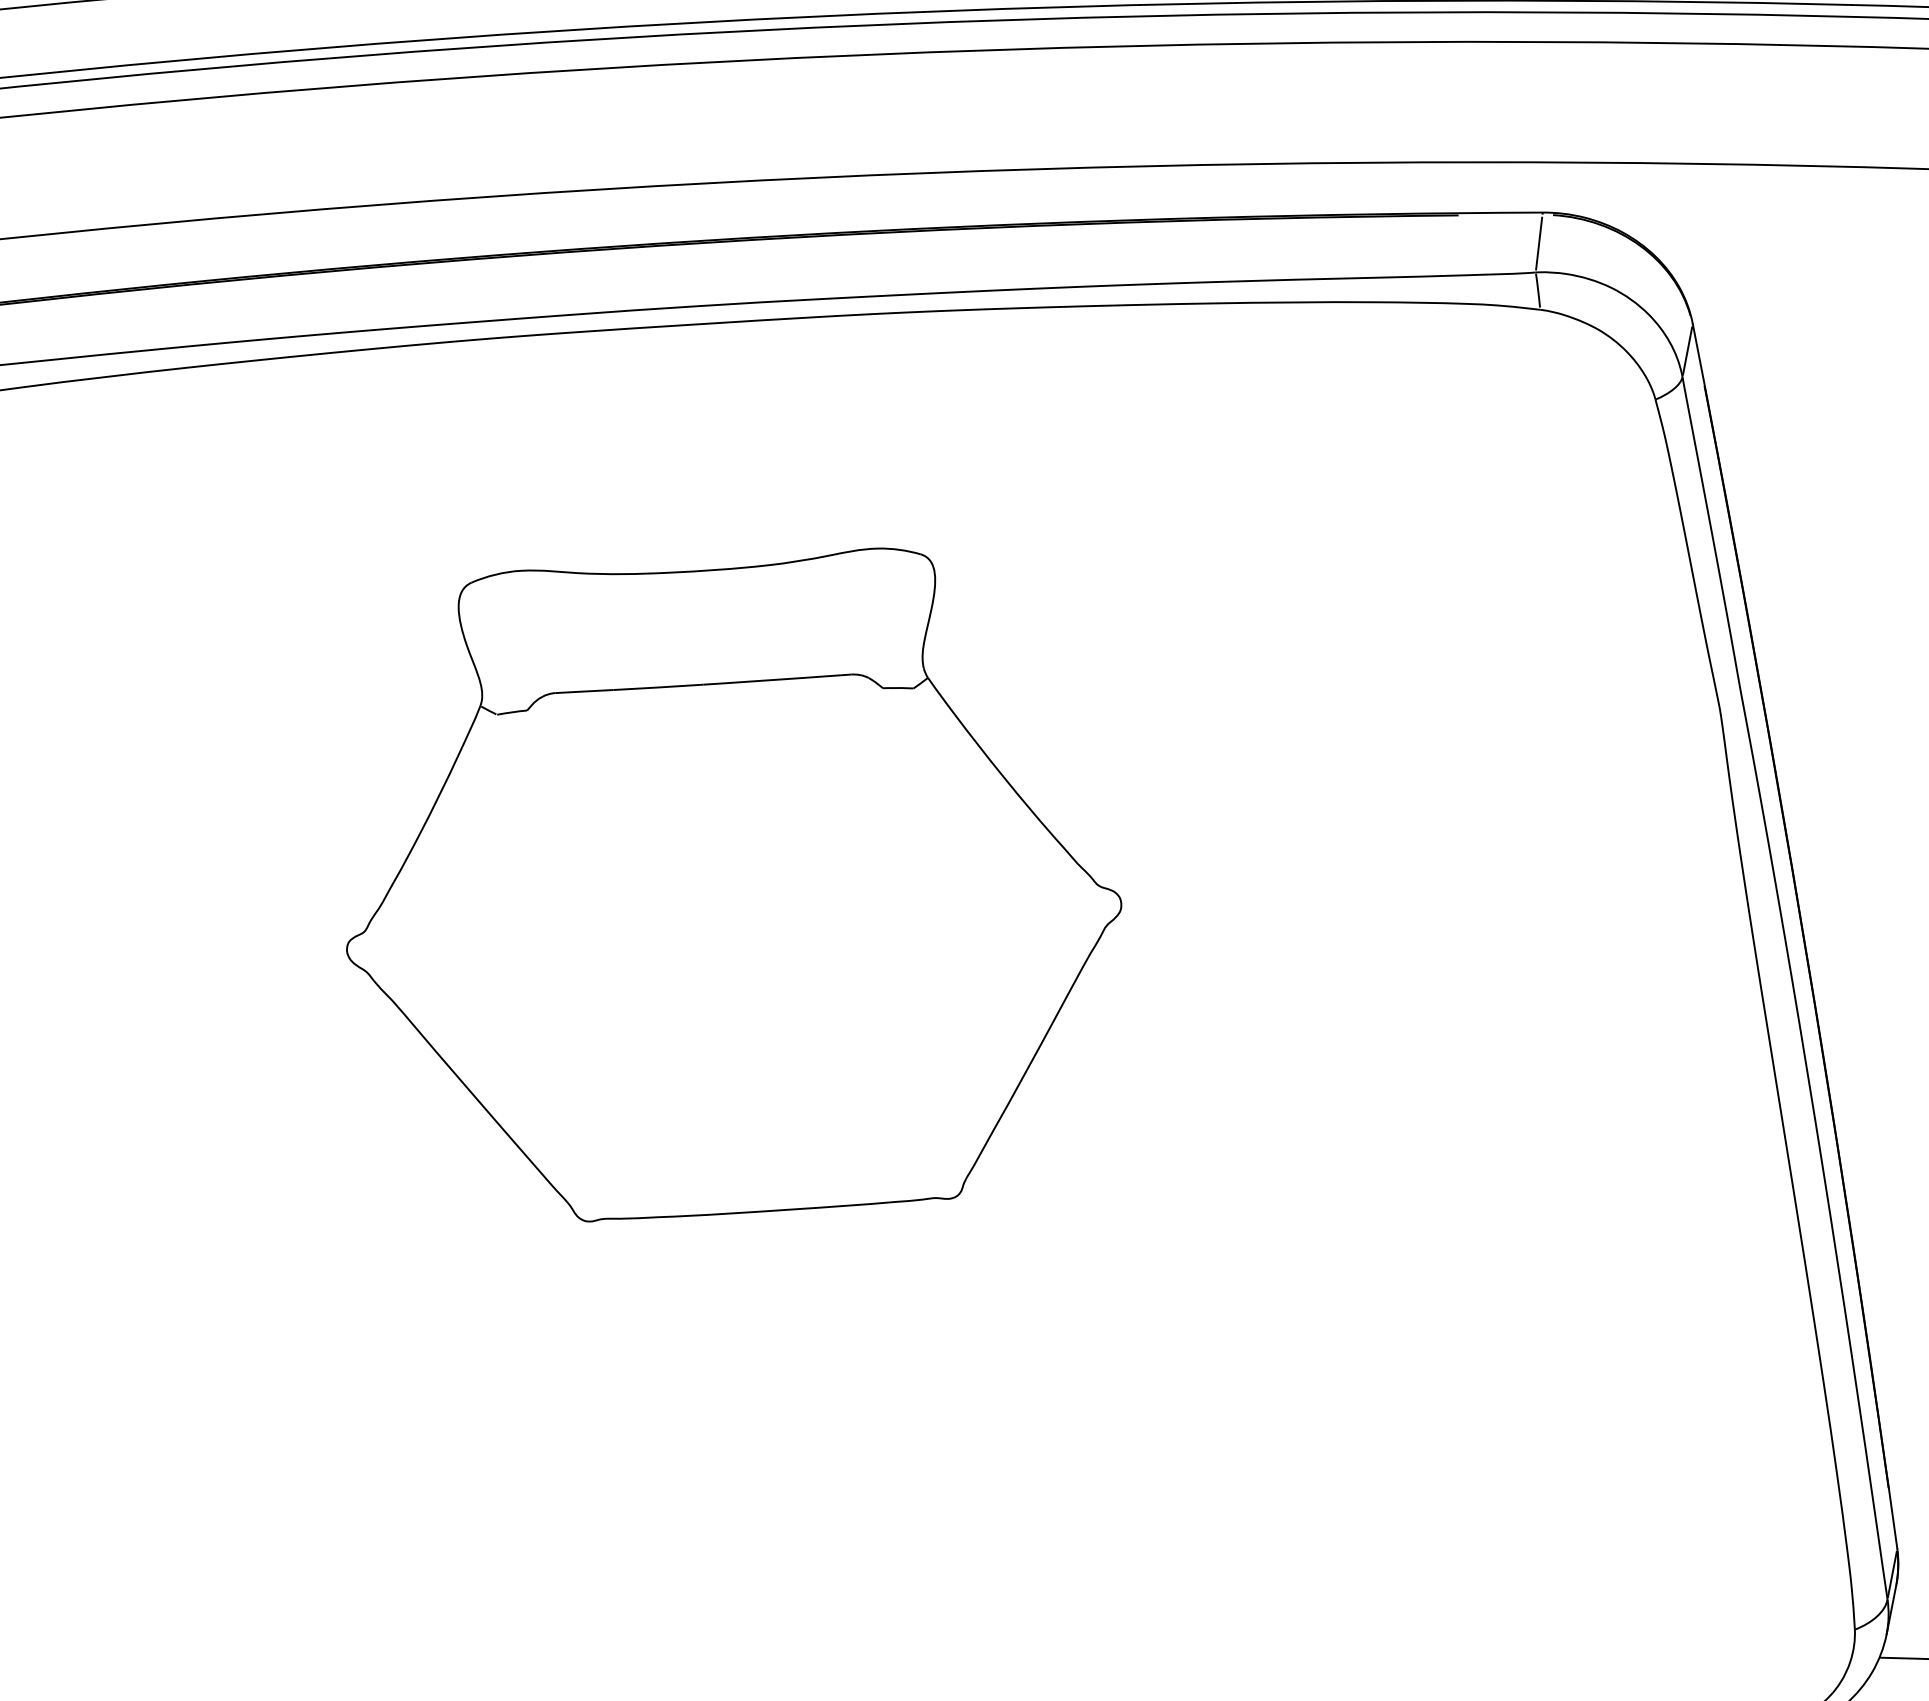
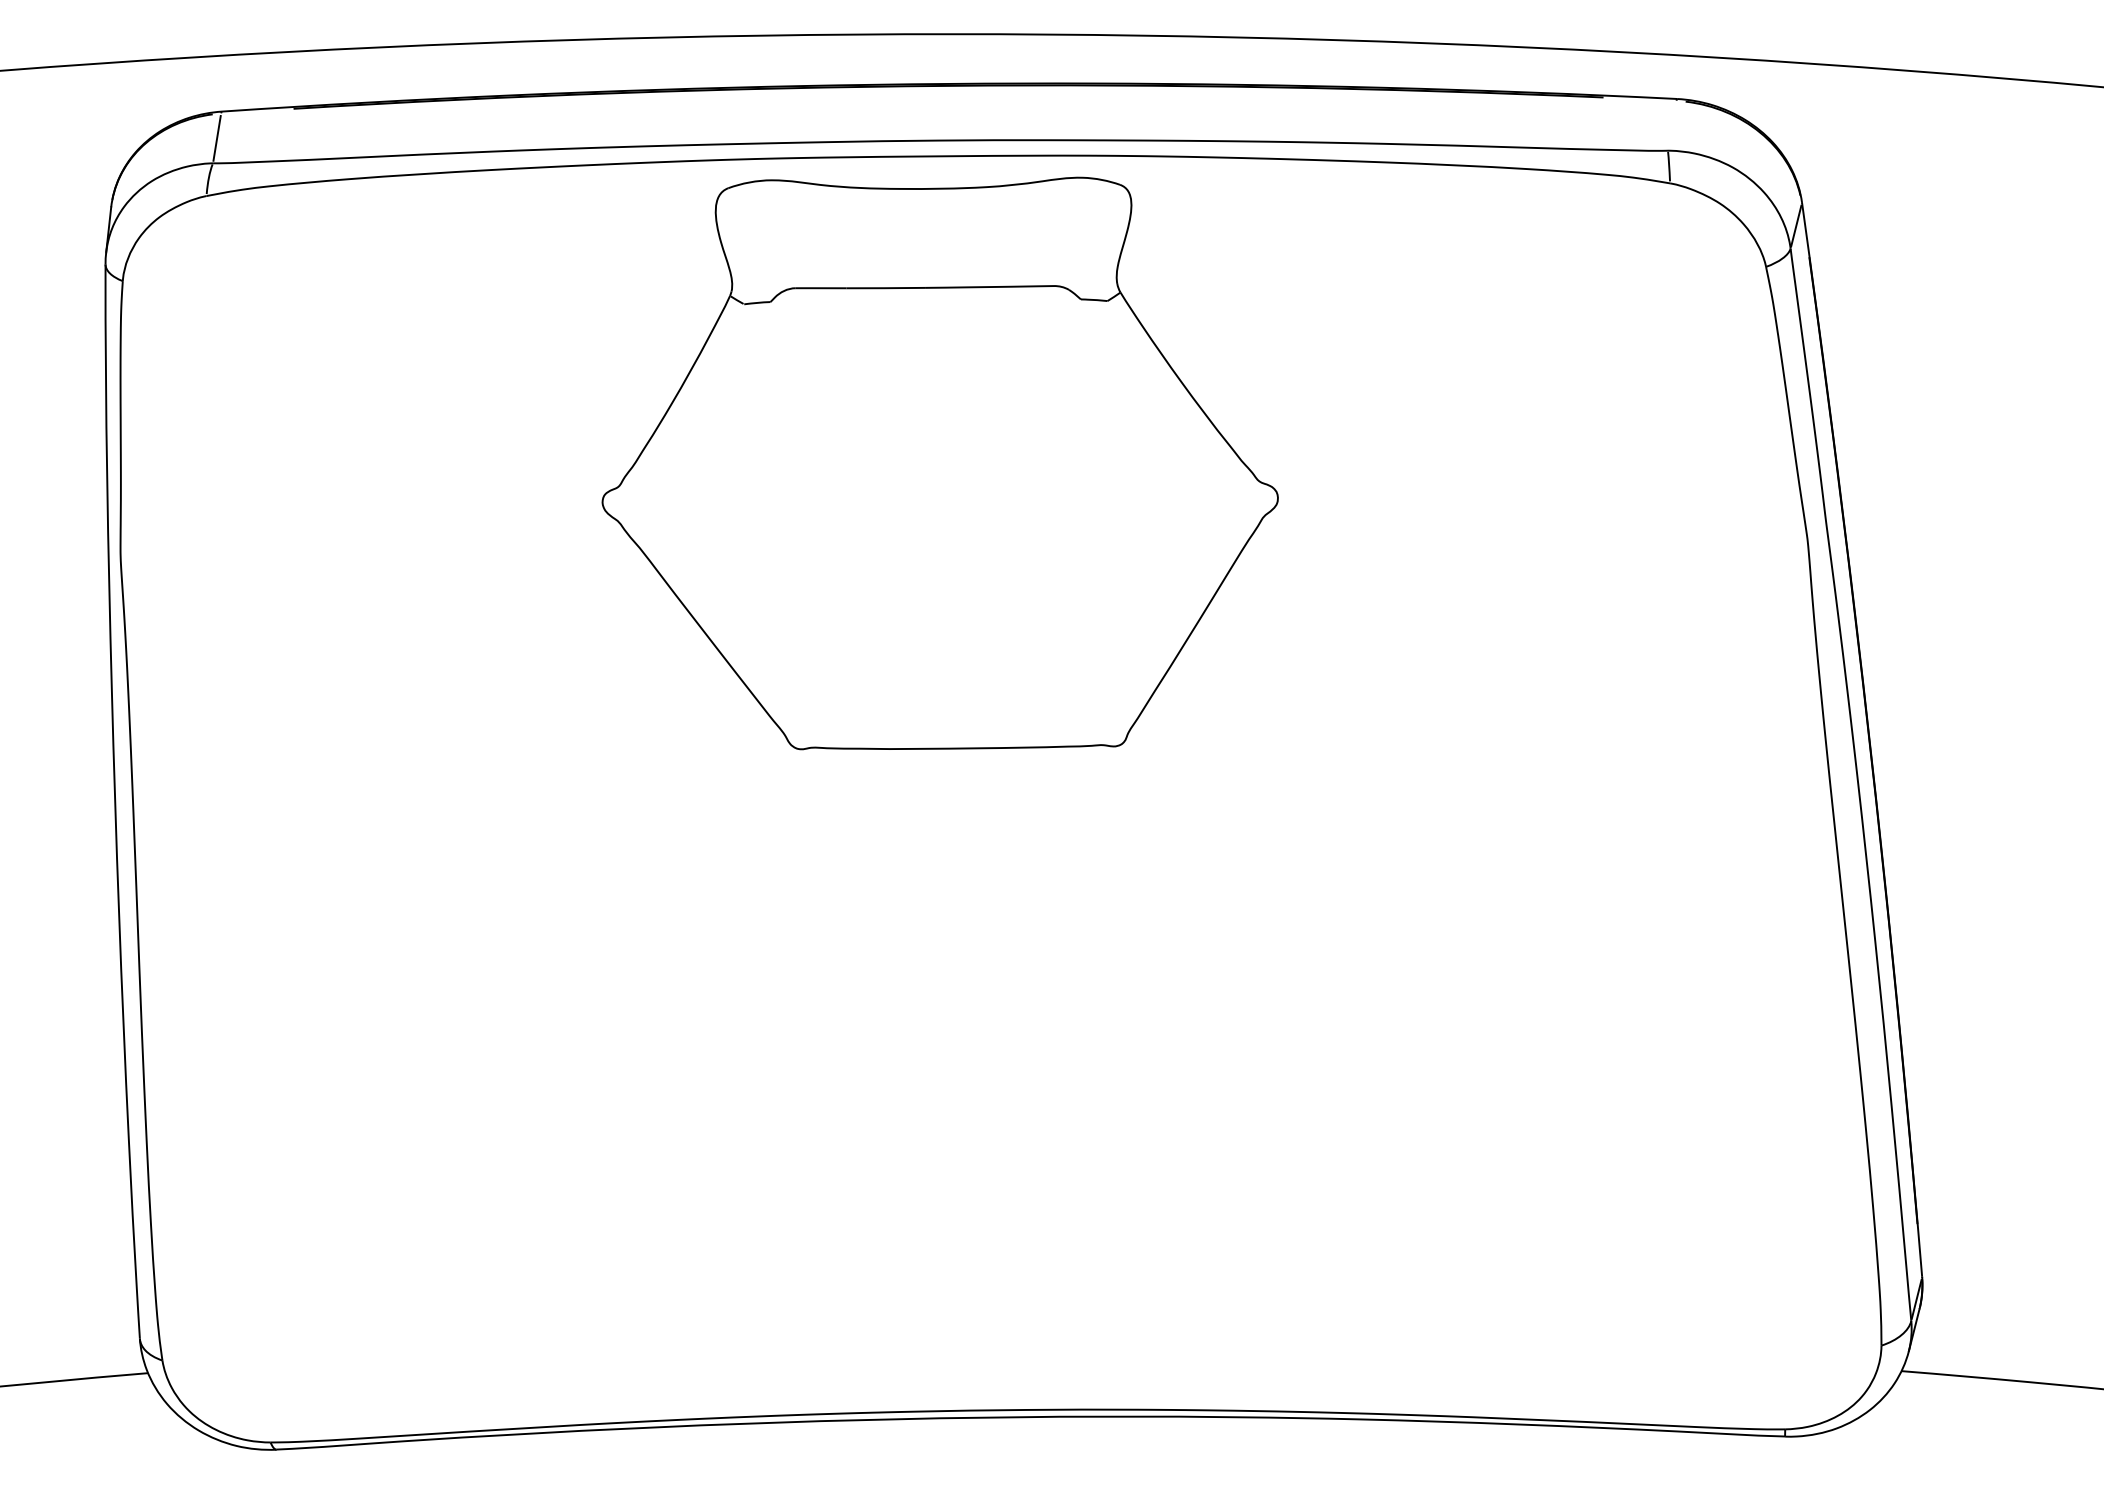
line: (1539, 243) -> (1672, 125), removed
part: (731, 885) -> (939, 463), moved

